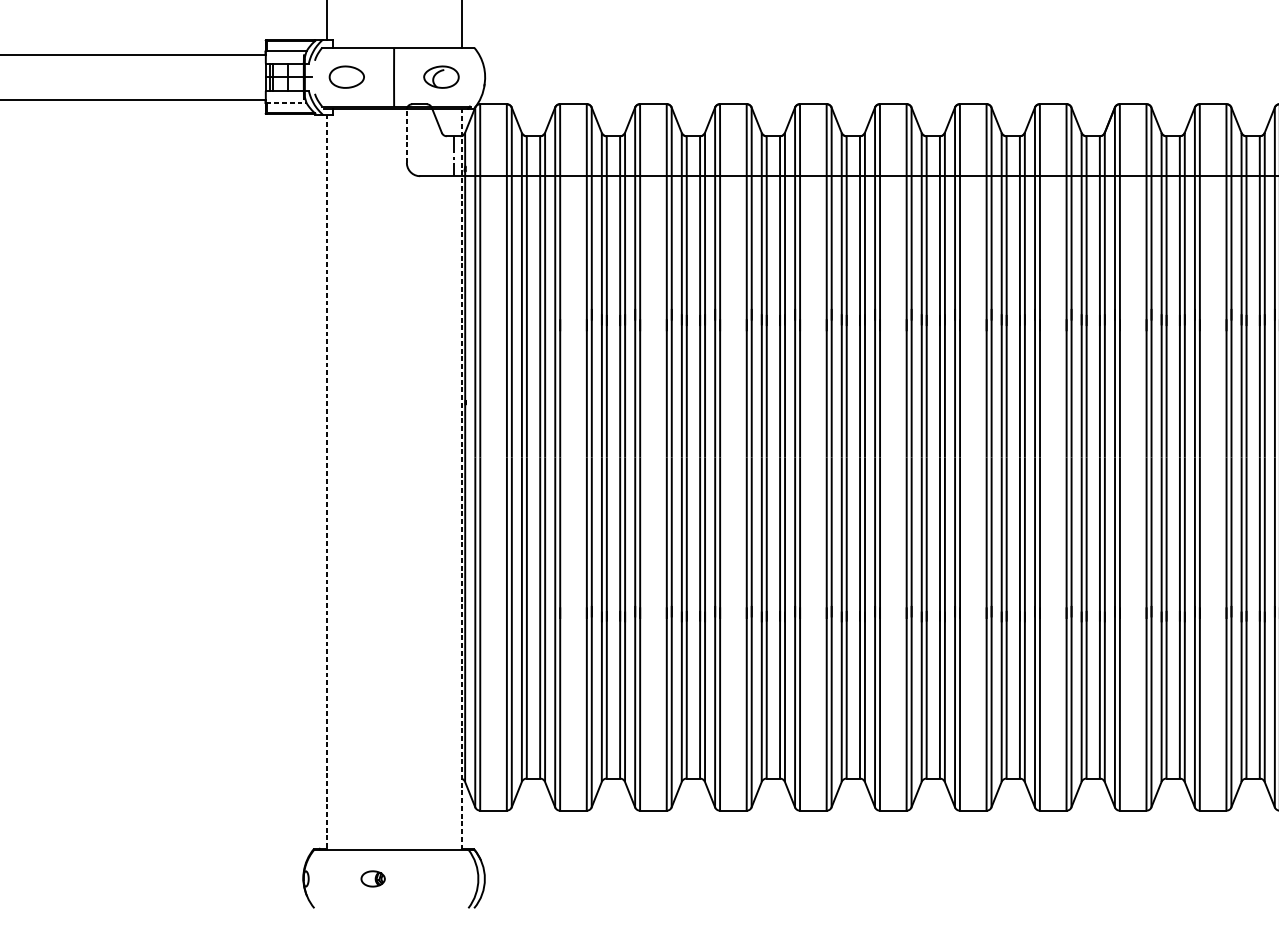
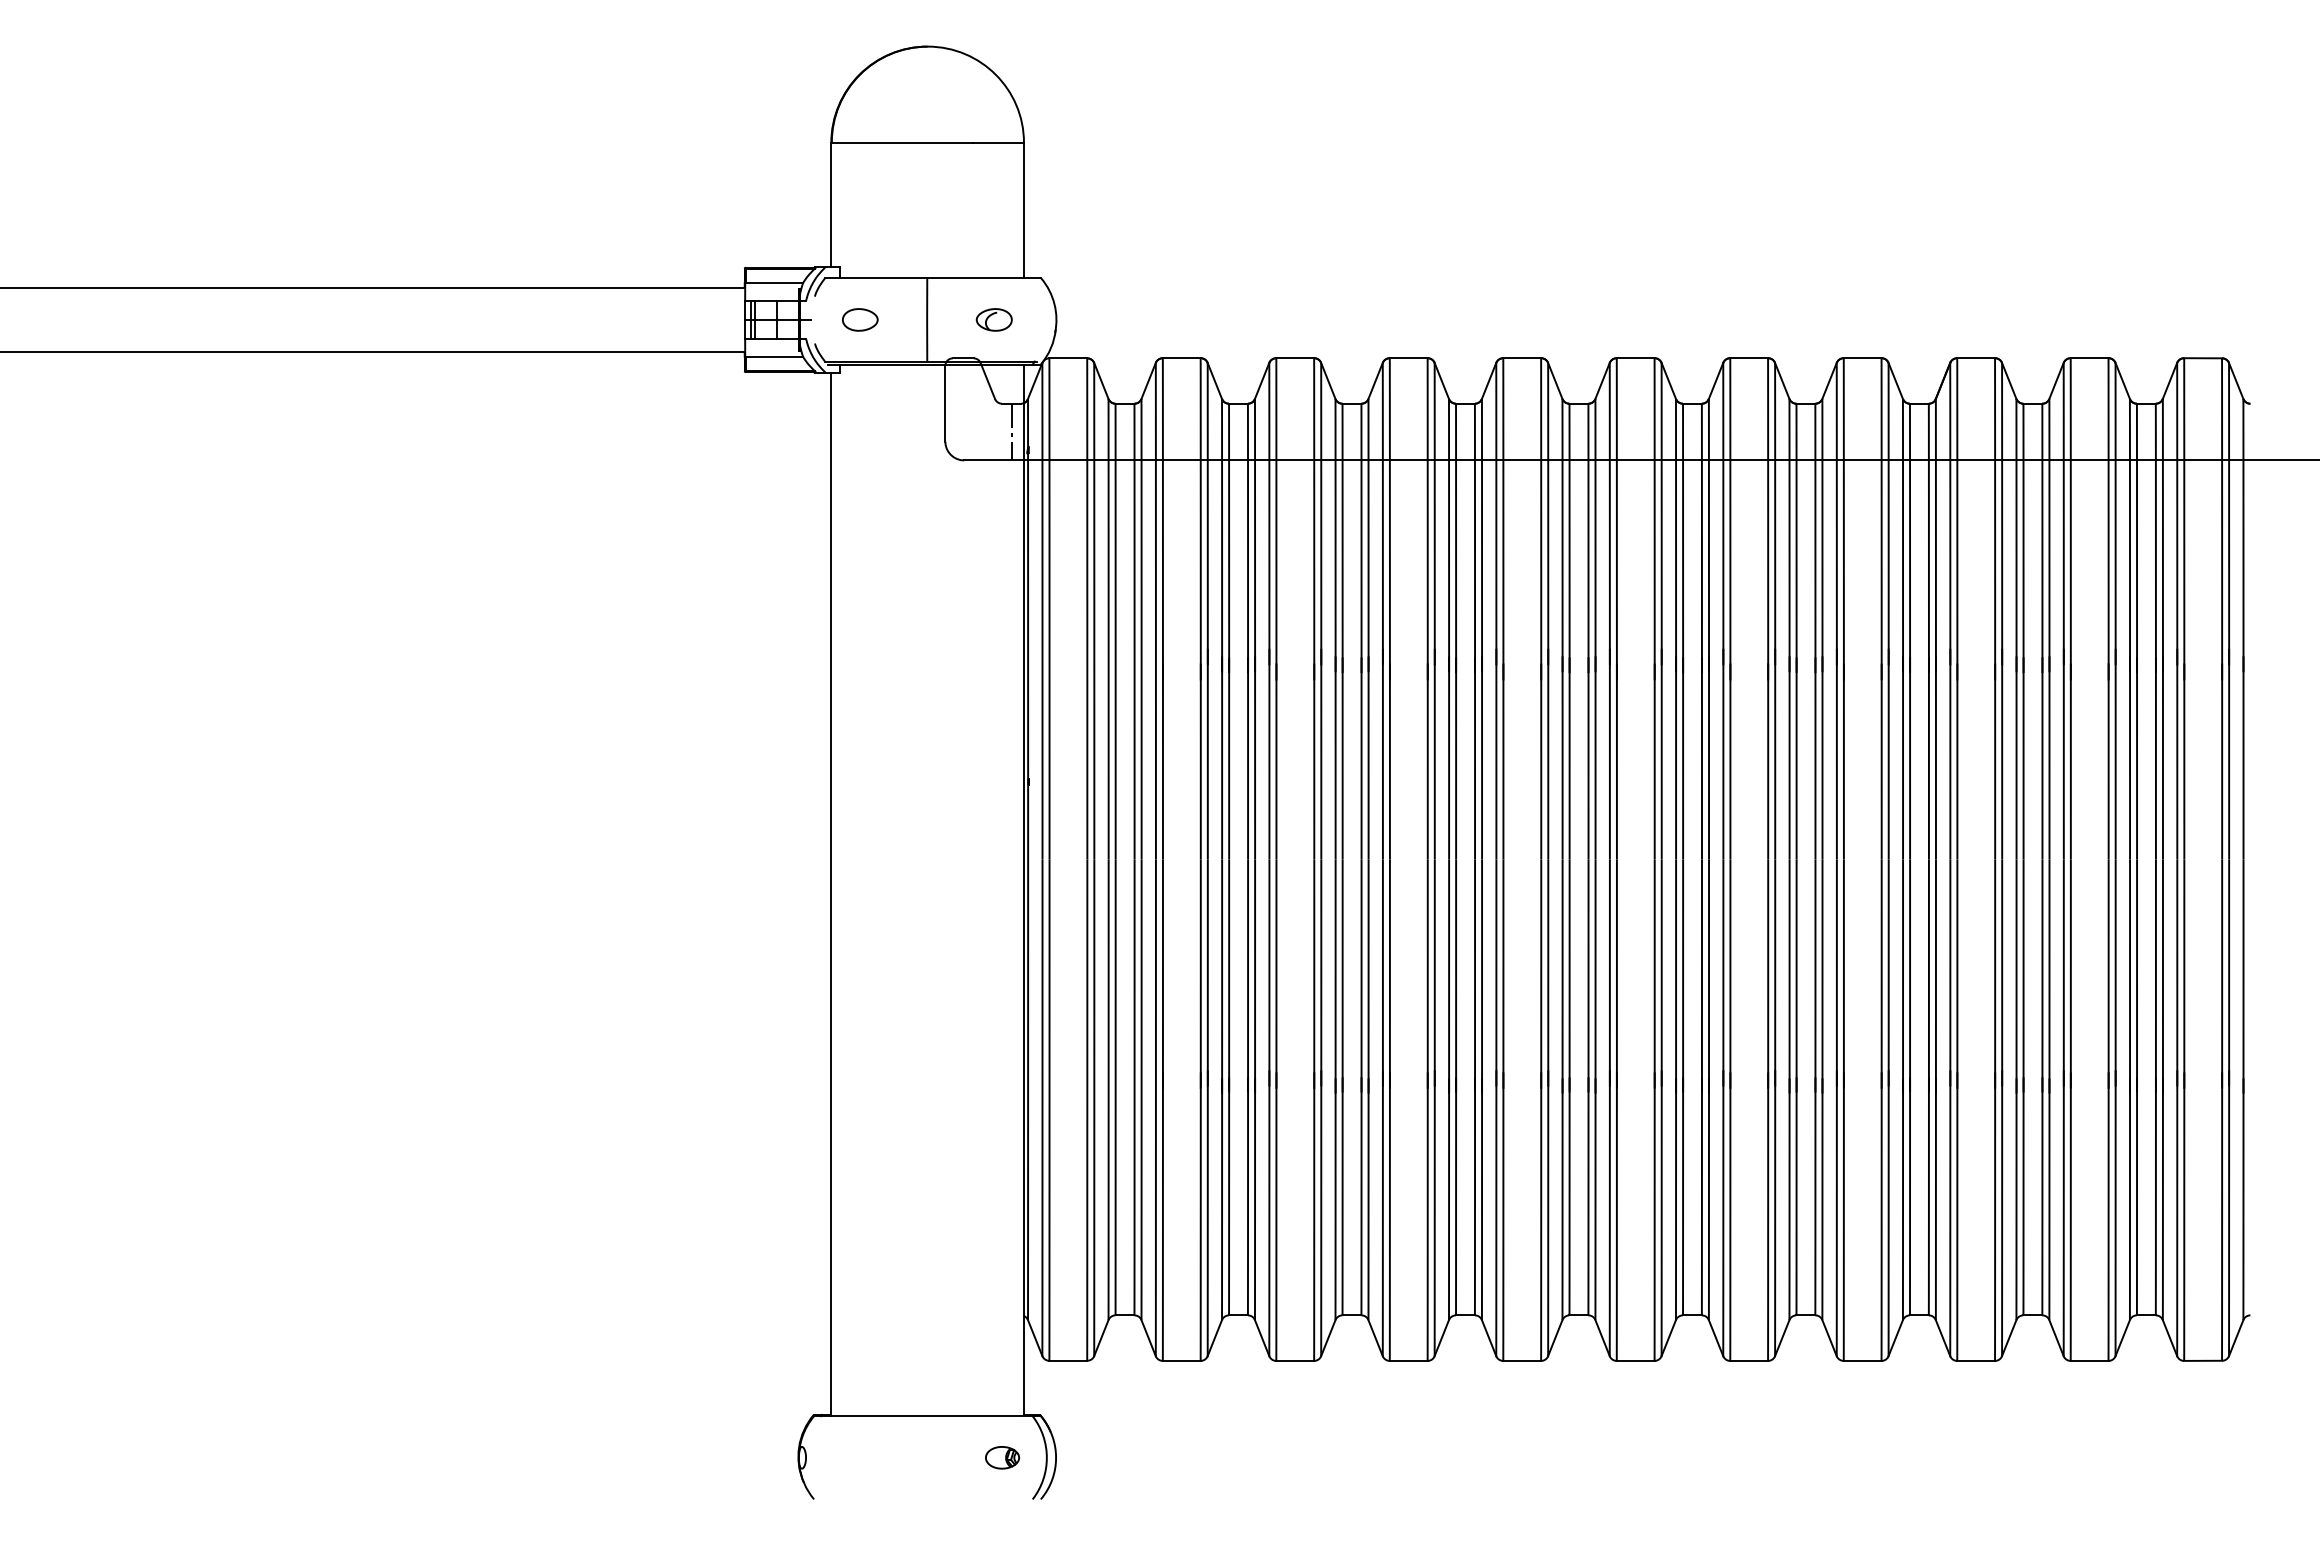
part: (347, 76) -> (860, 319), size x0.71
part: (440, 76) -> (993, 319), size x0.71
line: (287, 102) -> (775, 356), dashed -> solid
line: (406, 136) -> (945, 403), dashed -> solid
line: (461, 479) -> (1023, 890), dashed -> solid
line: (326, 482) -> (831, 894), dashed -> solid
part: (373, 878) -> (1002, 1457), moved

